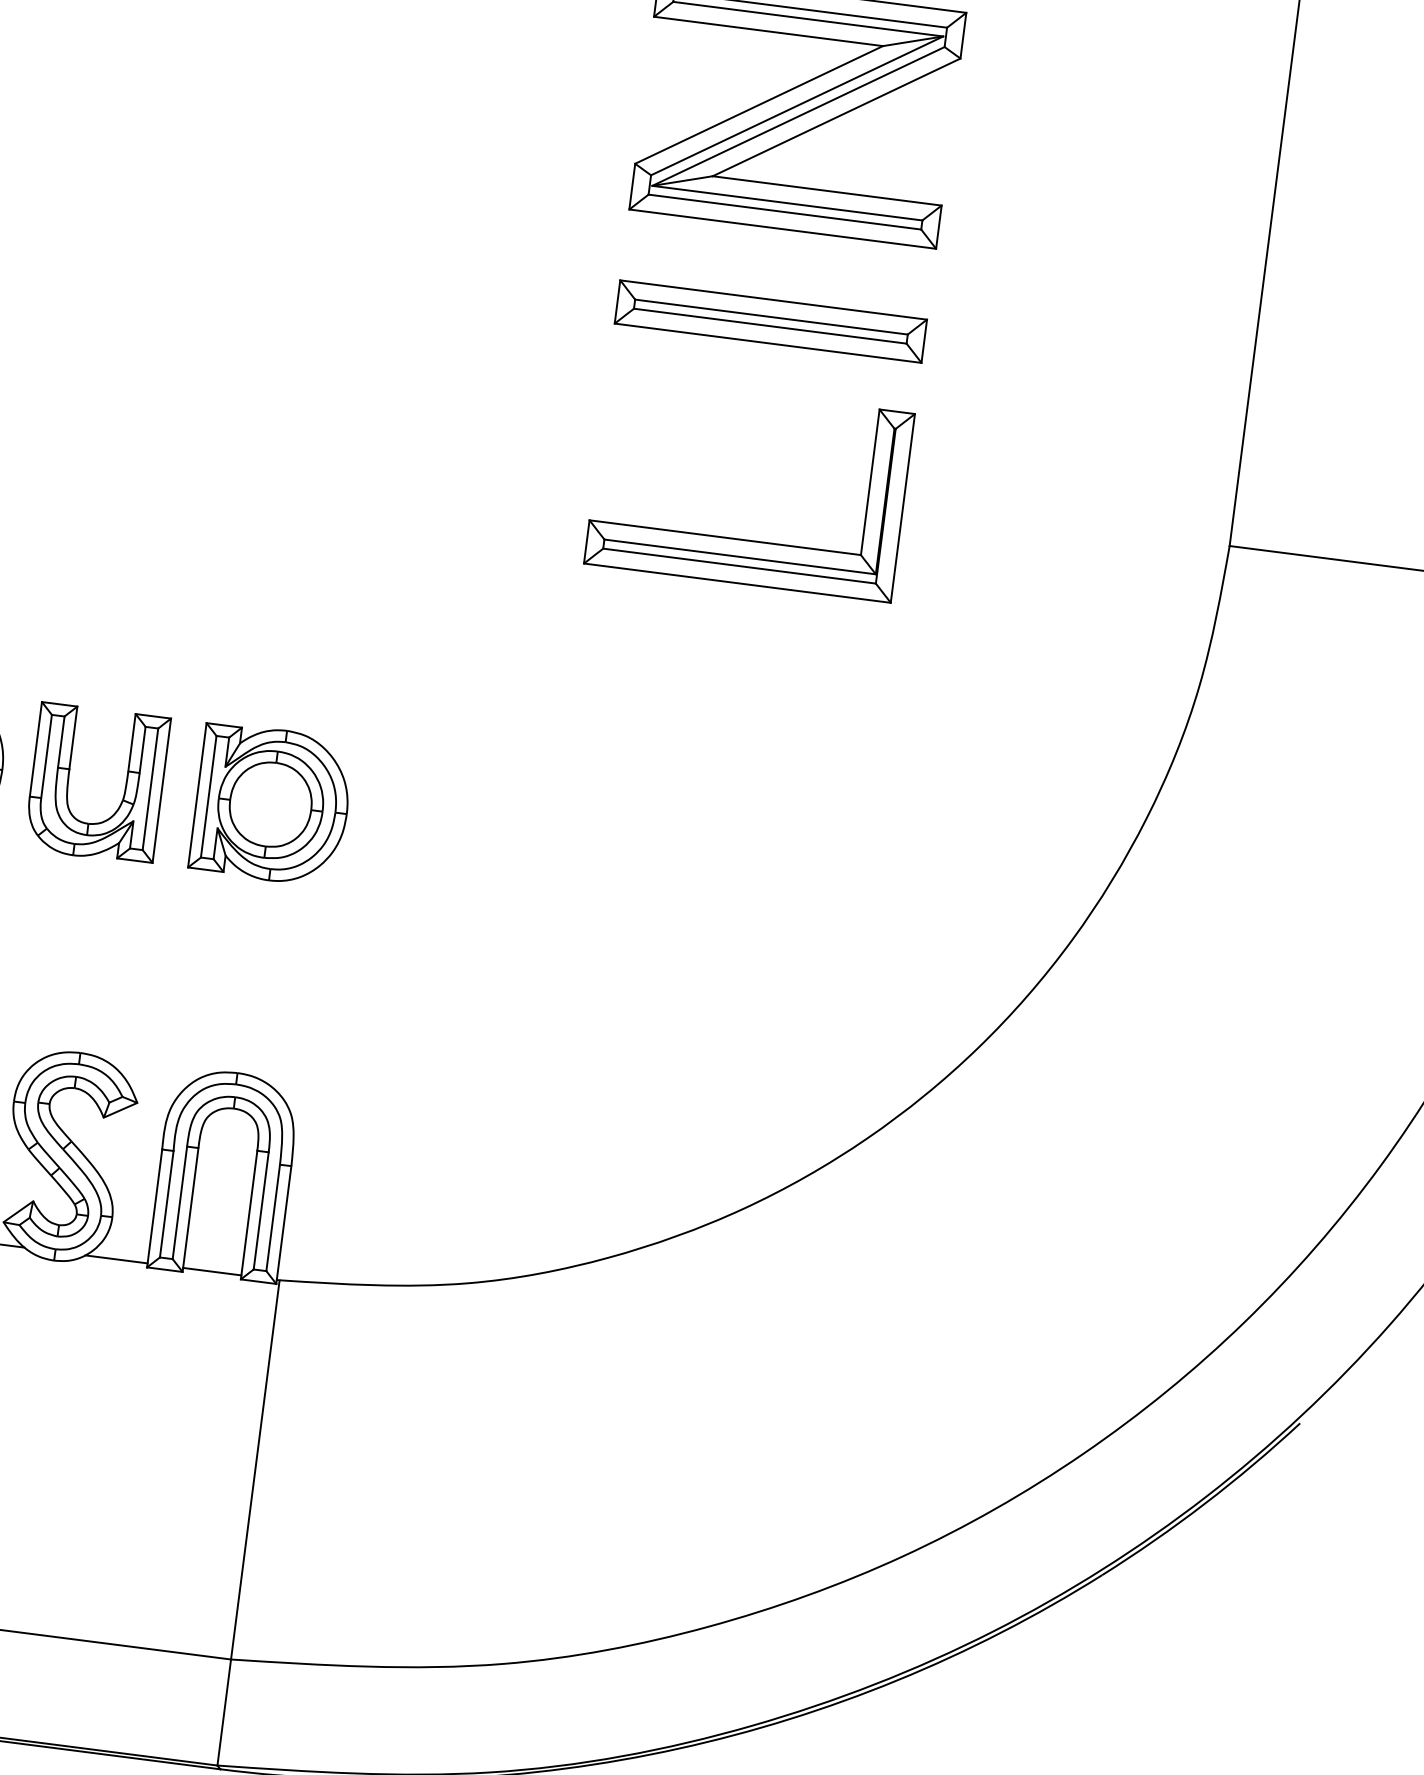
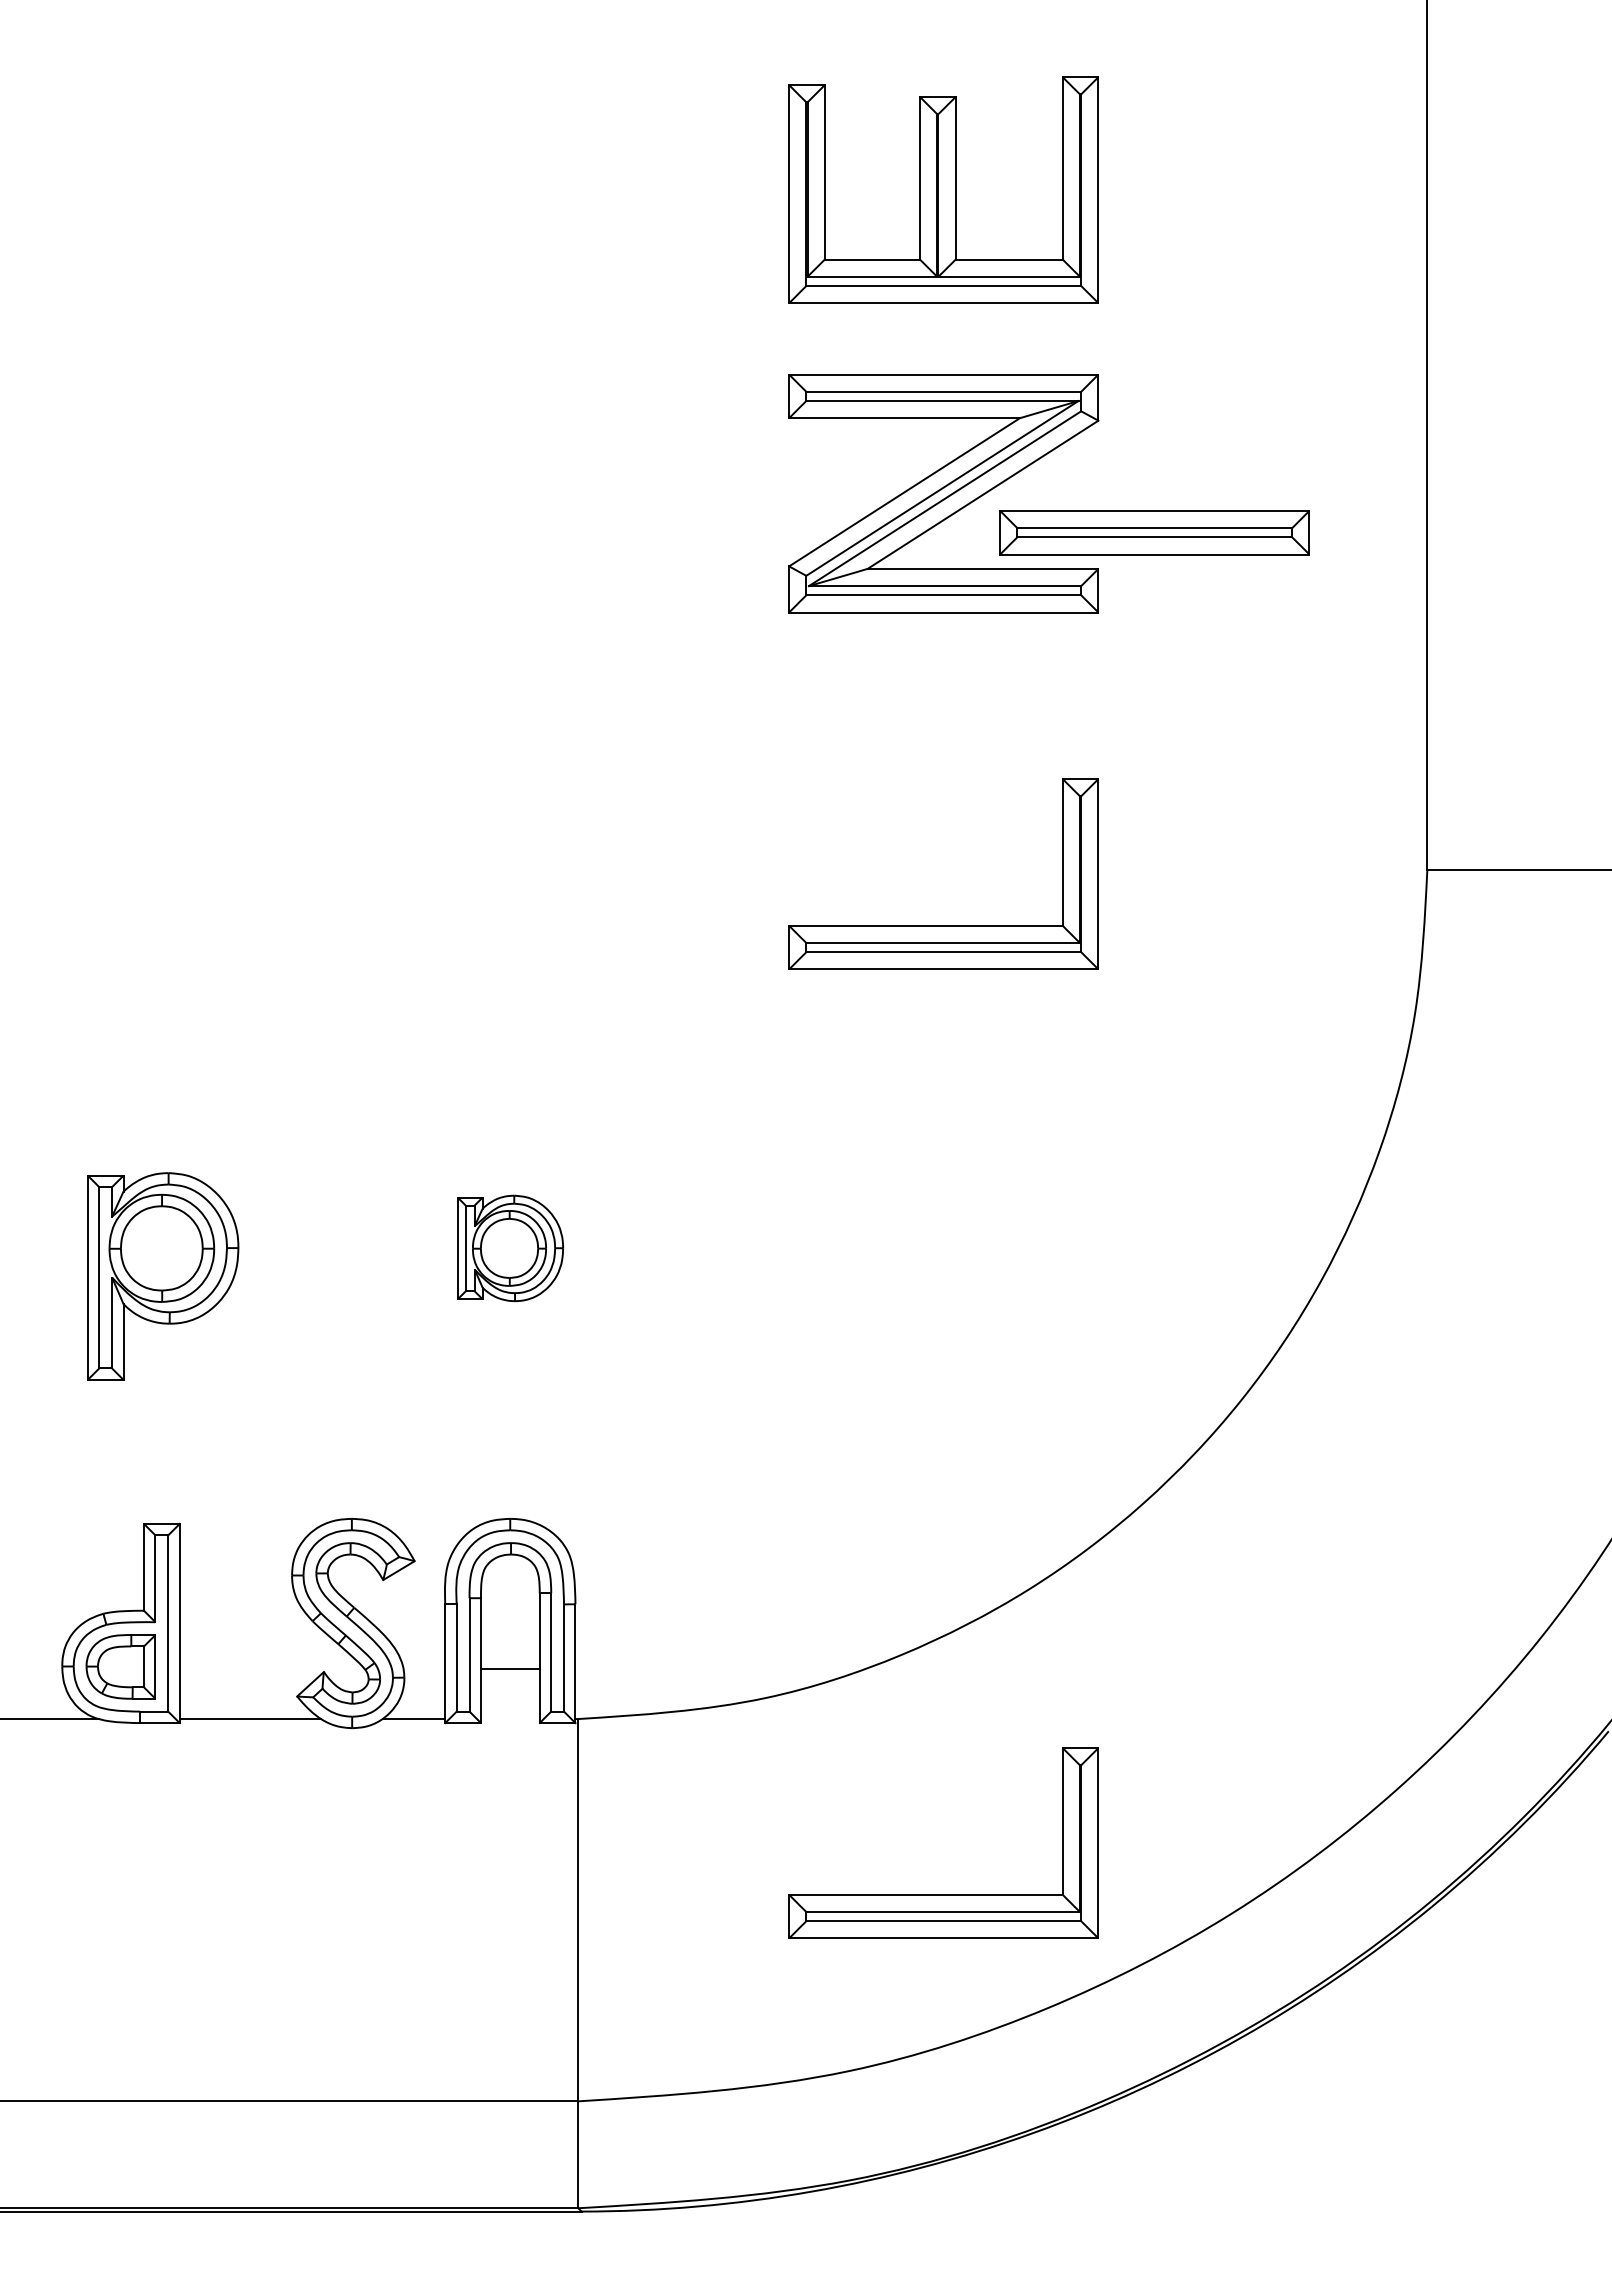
part: (770, 321) -> (1154, 532), moved
part: (69, 784) -> (306, 1254), removed
part: (272, 804) -> (510, 1248), size x0.7
line: (212, 1272) -> (510, 1669), moved
part: (619, 1500) -> (943, 1894), added

